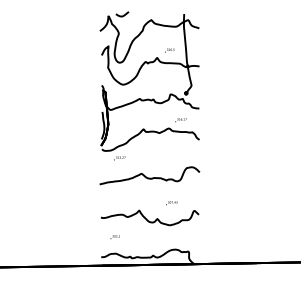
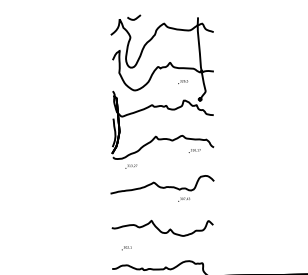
text: (169, 50) -> (182, 81), moved
text: (180, 120) -> (194, 151), moved
text: (171, 203) -> (183, 199), moved

